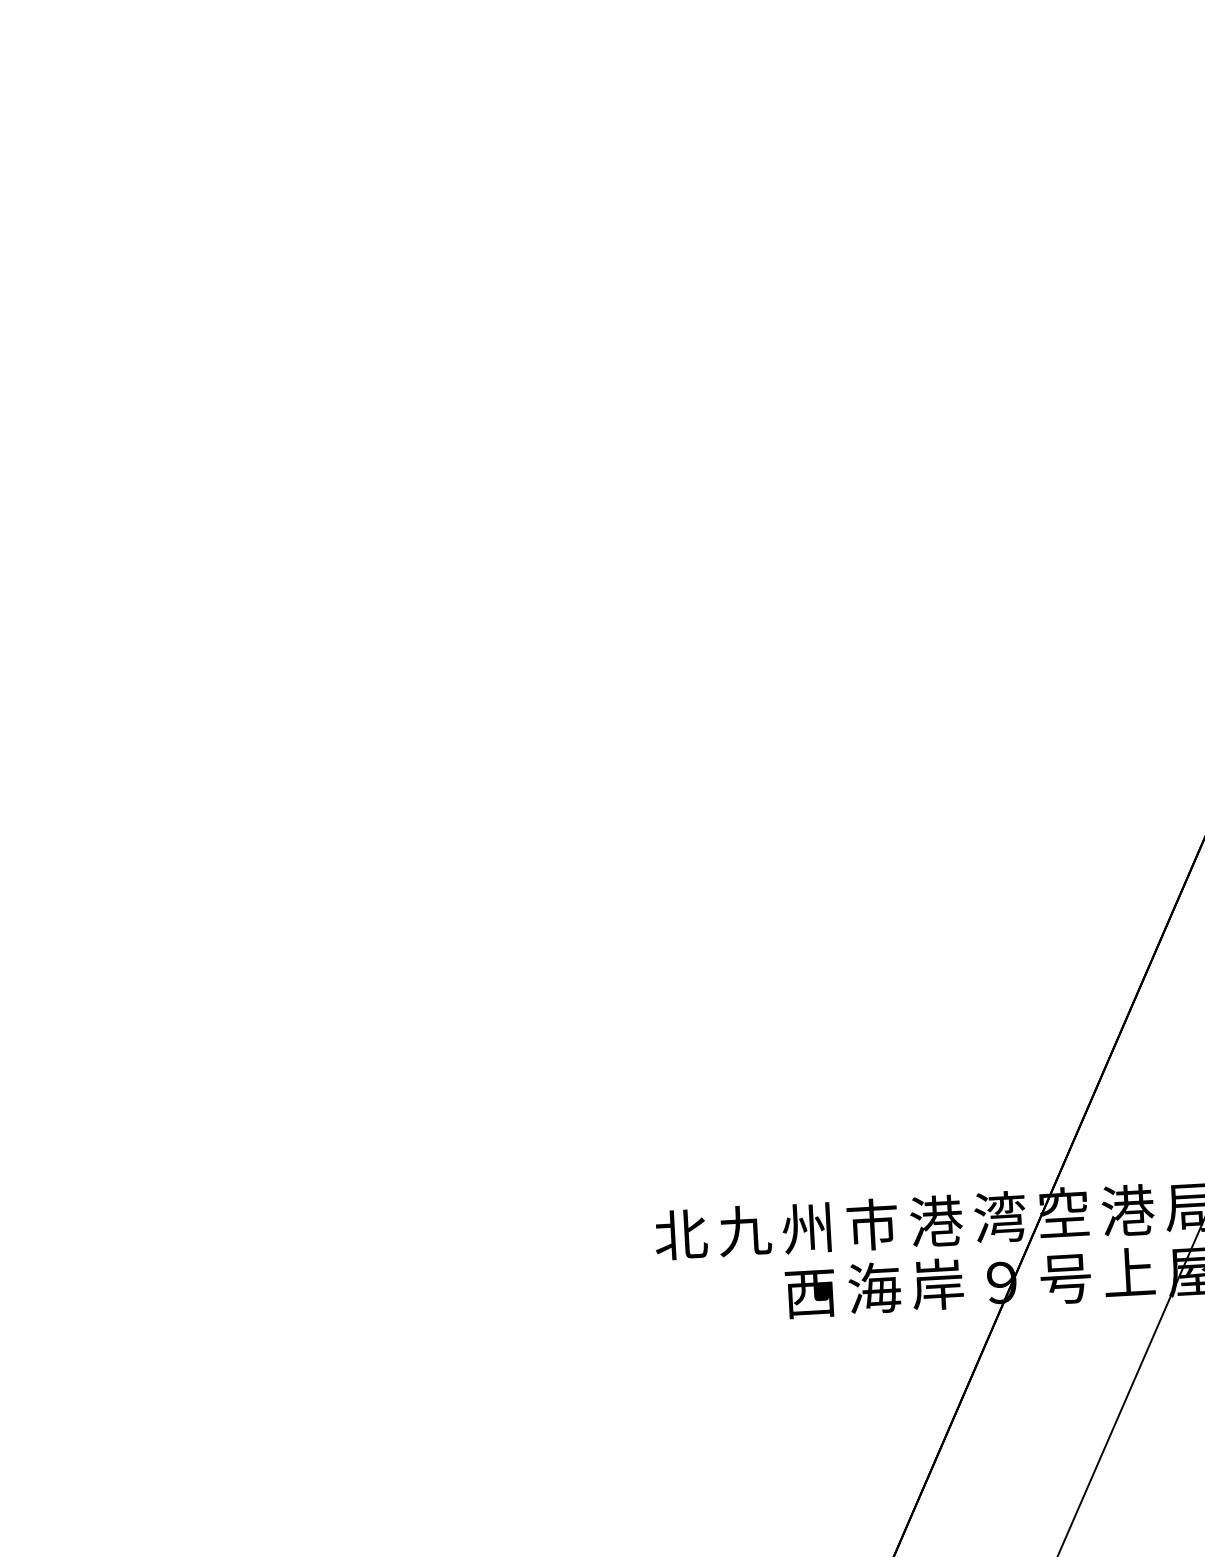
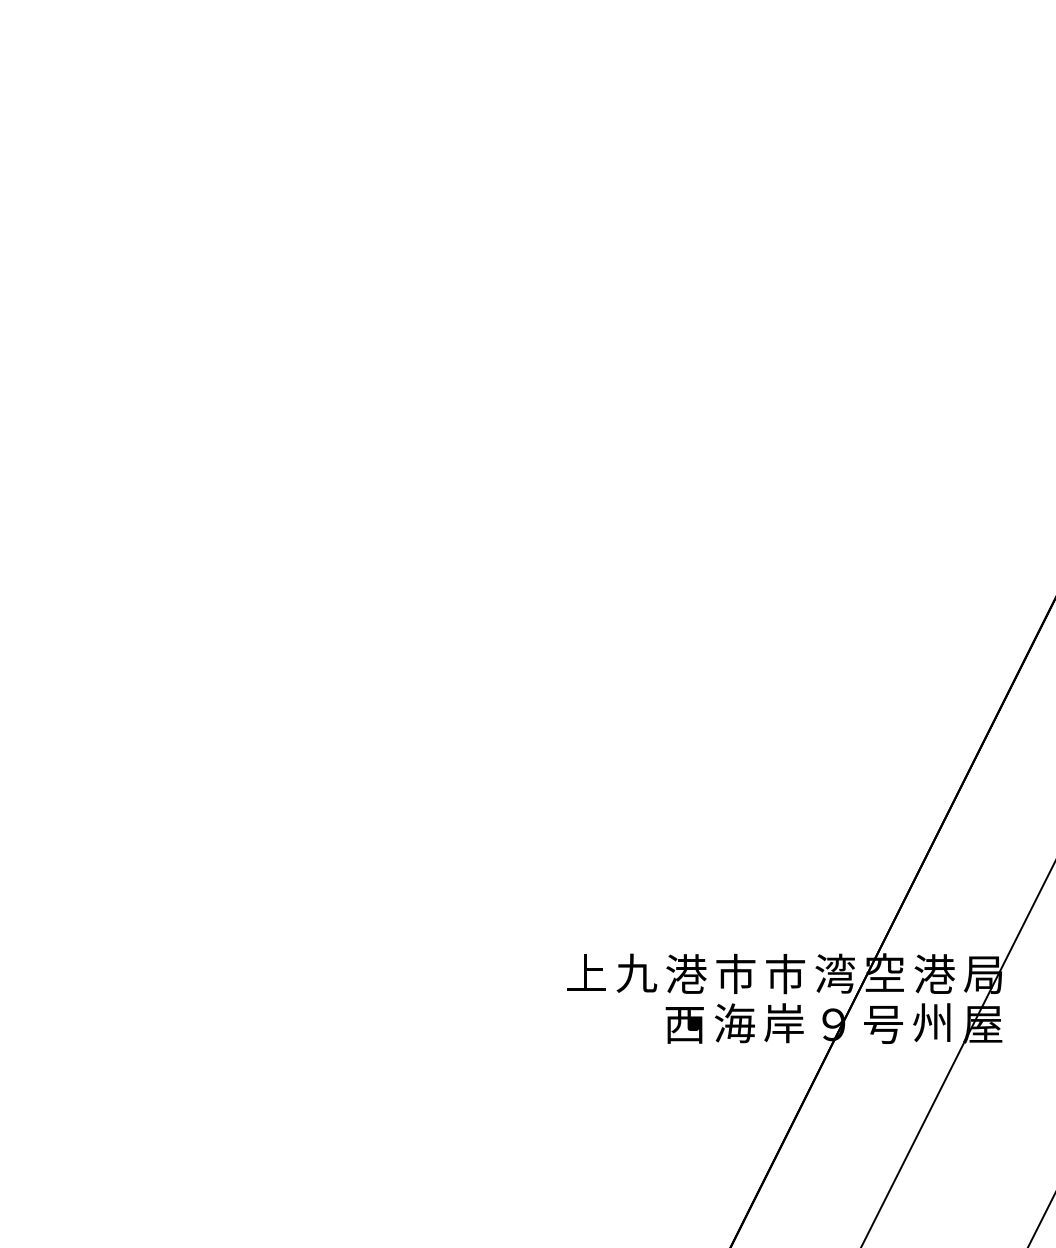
text: (936, 1221) -> (785, 974), 港 -> 市
text: (808, 1227) -> (686, 973), 州 -> 港
text: (680, 1234) -> (586, 973), 北 -> 上
text: (1128, 1272) -> (932, 1022), 上 -> 州

